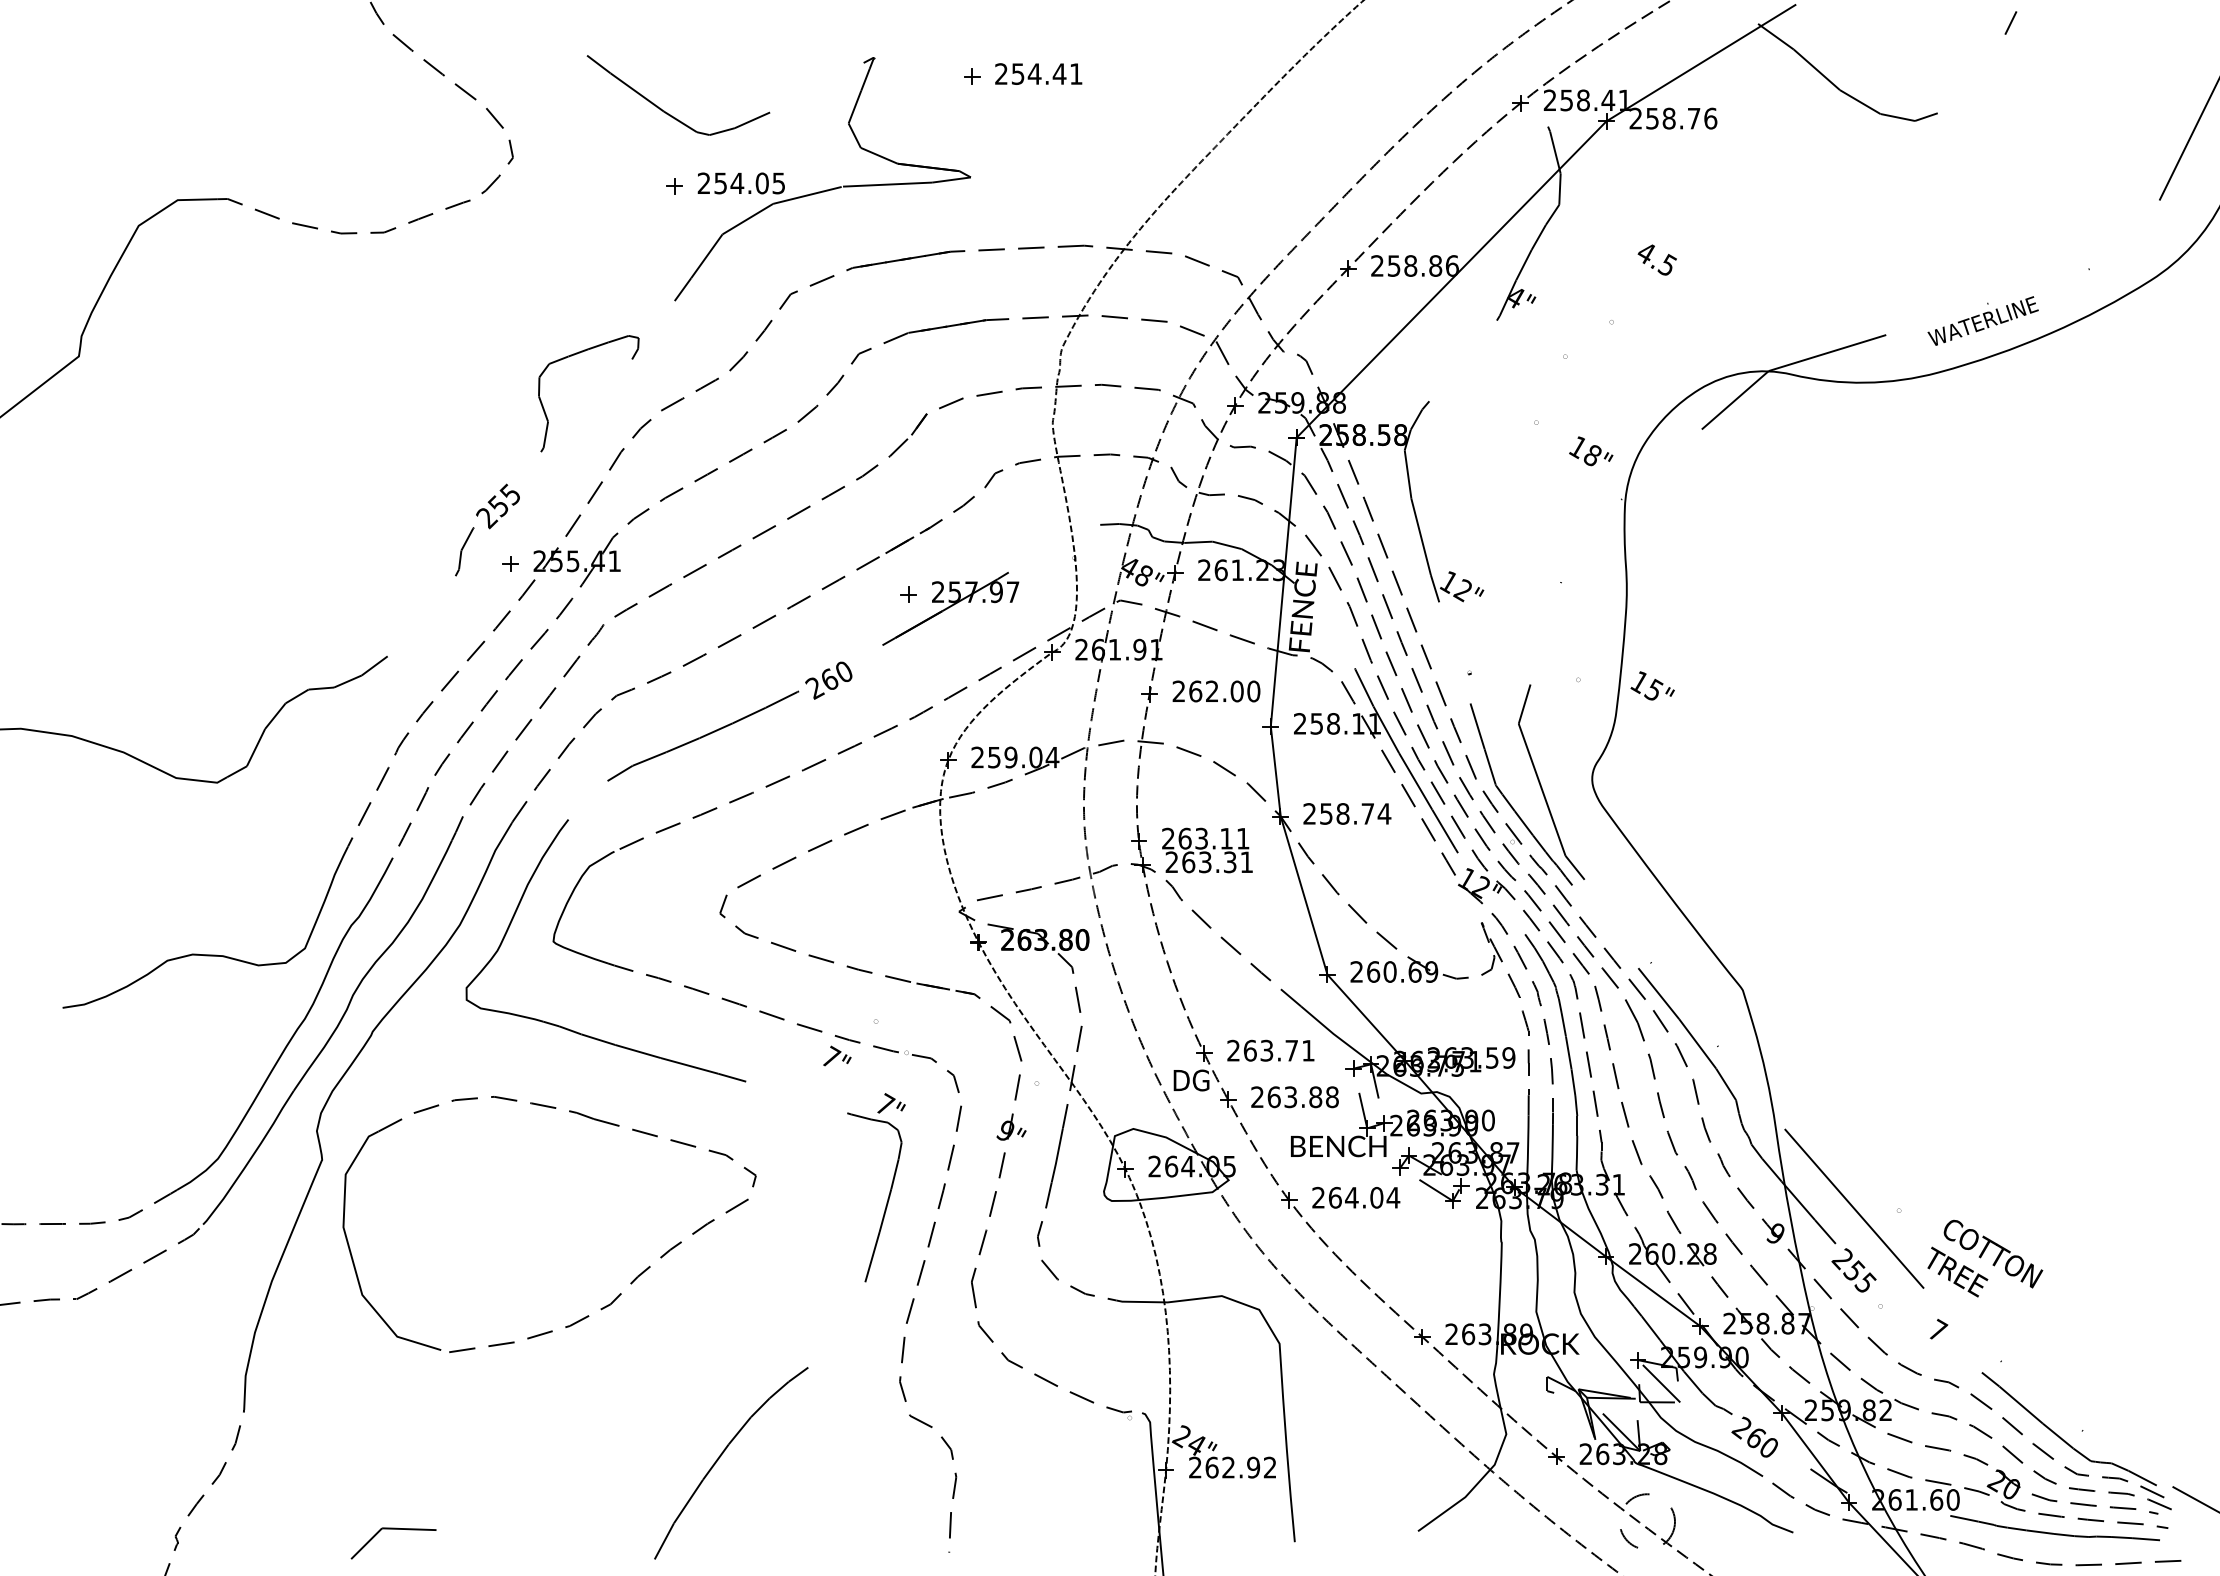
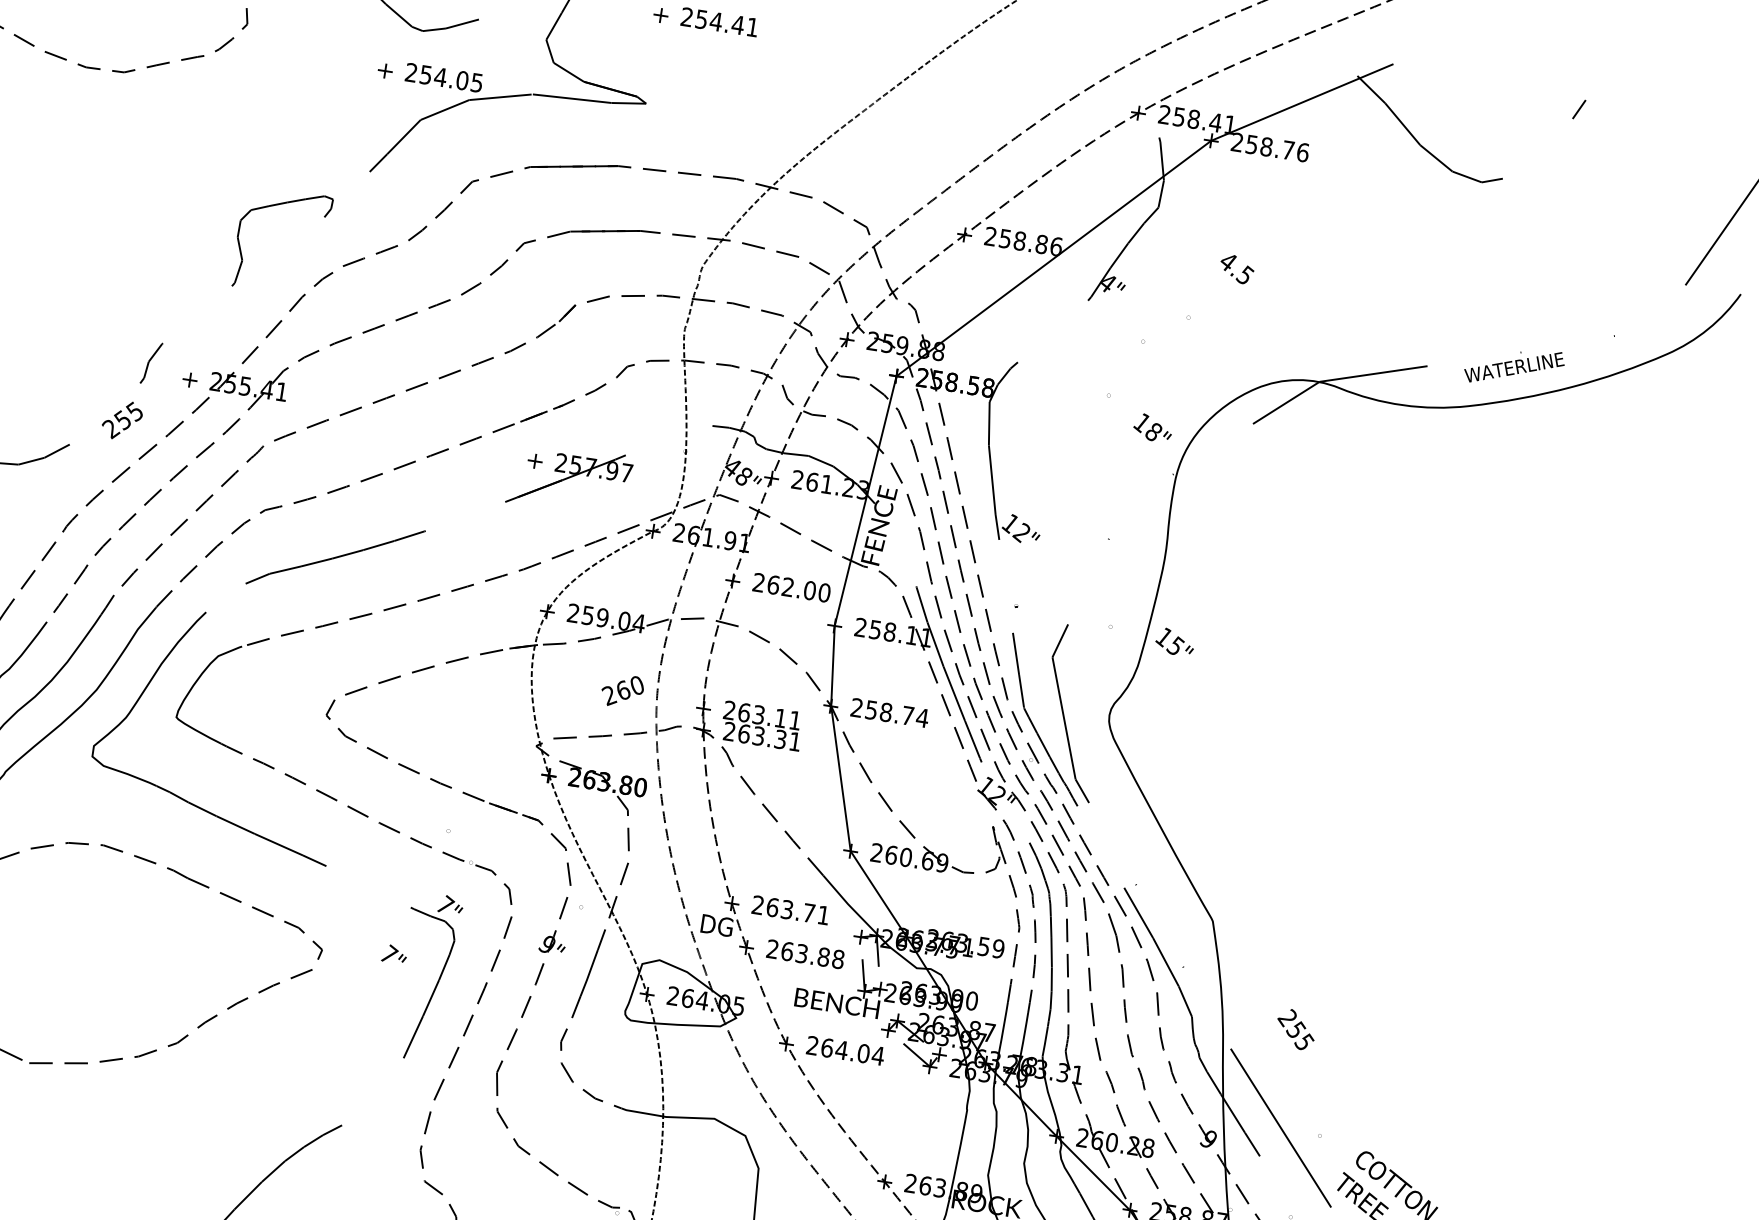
text: (497, 506) -> (121, 420), moved
text: (828, 680) -> (622, 690), moved
text: (837, 1055) -> (394, 953), moved
text: (1853, 1270) -> (1295, 1029), moved

